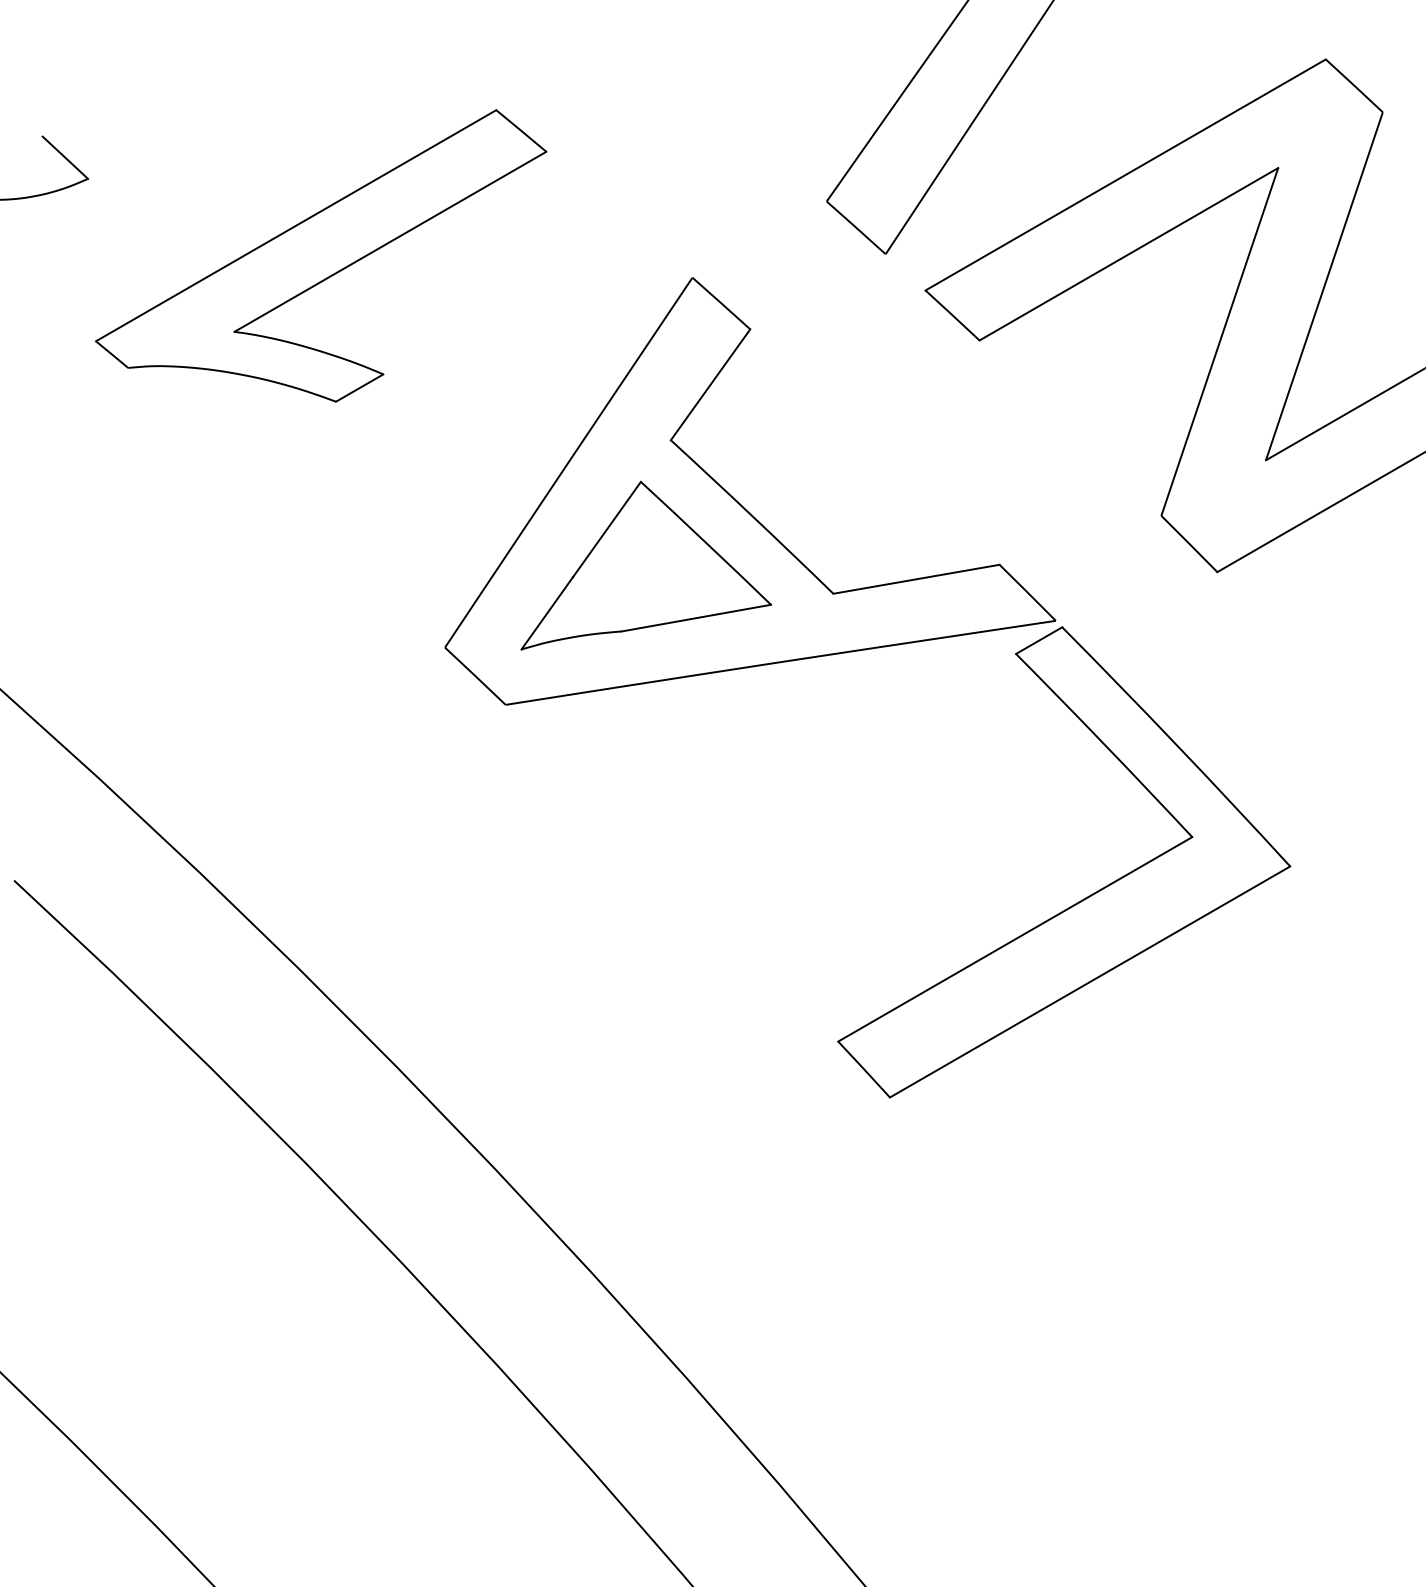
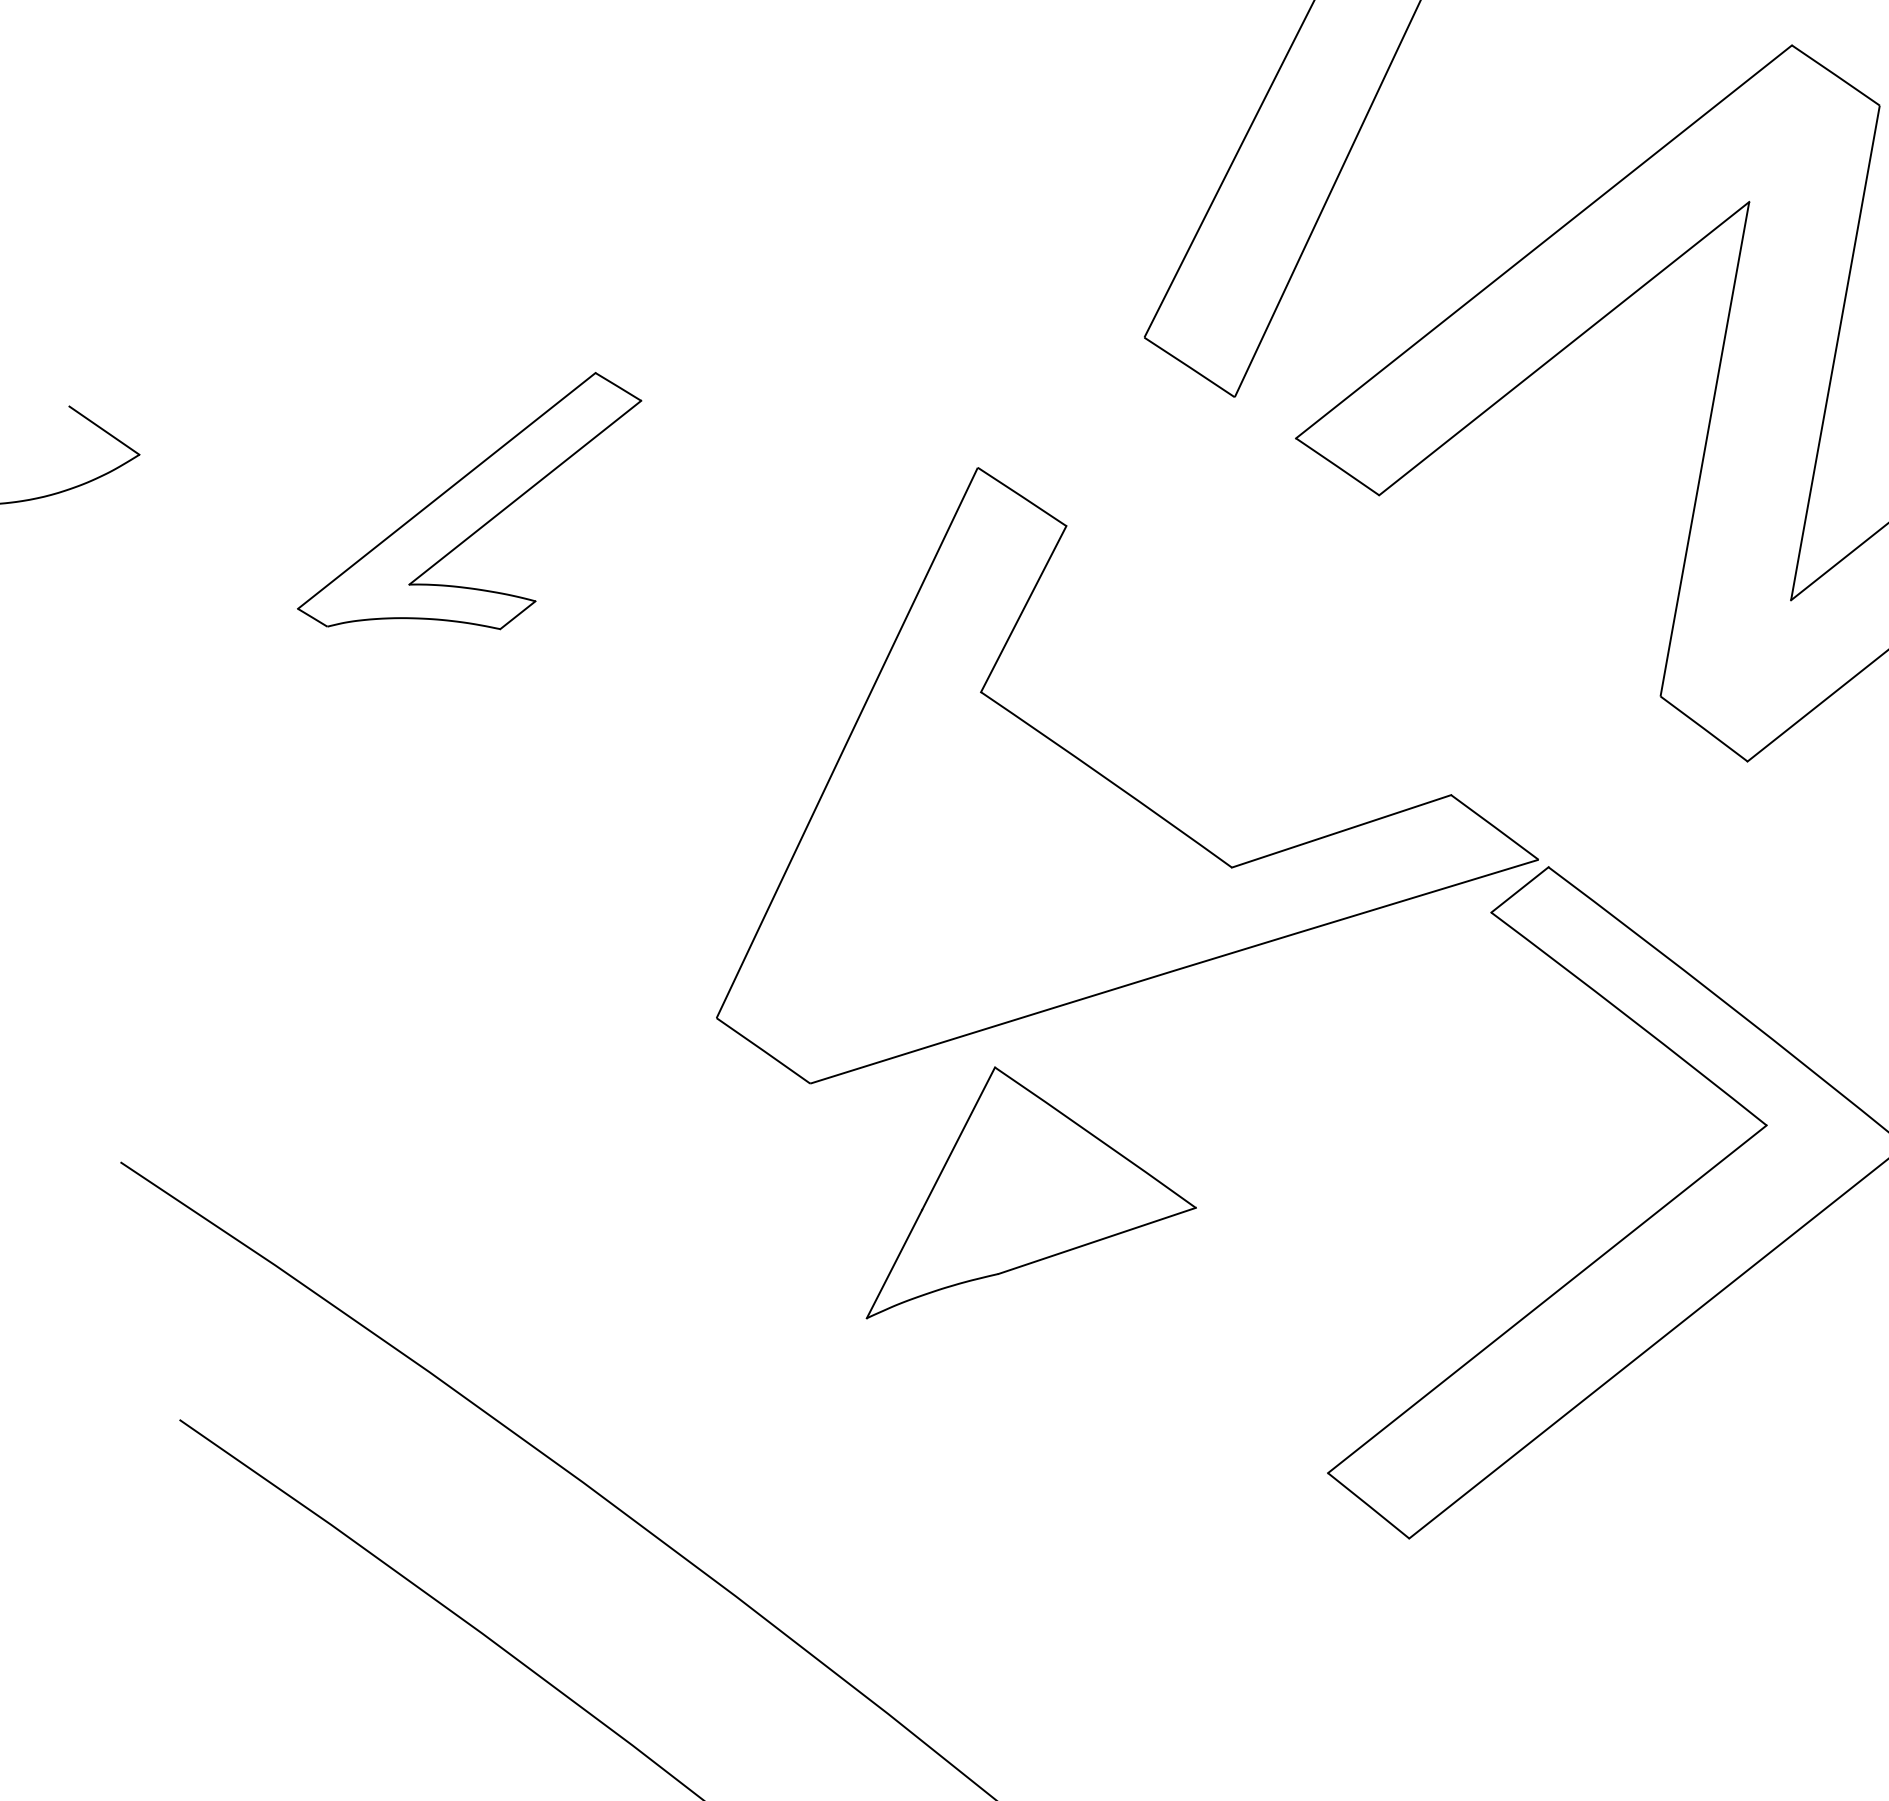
part: (321, 255) -> (470, 511), size x0.6
part: (645, 565) -> (1017, 1179), moved

